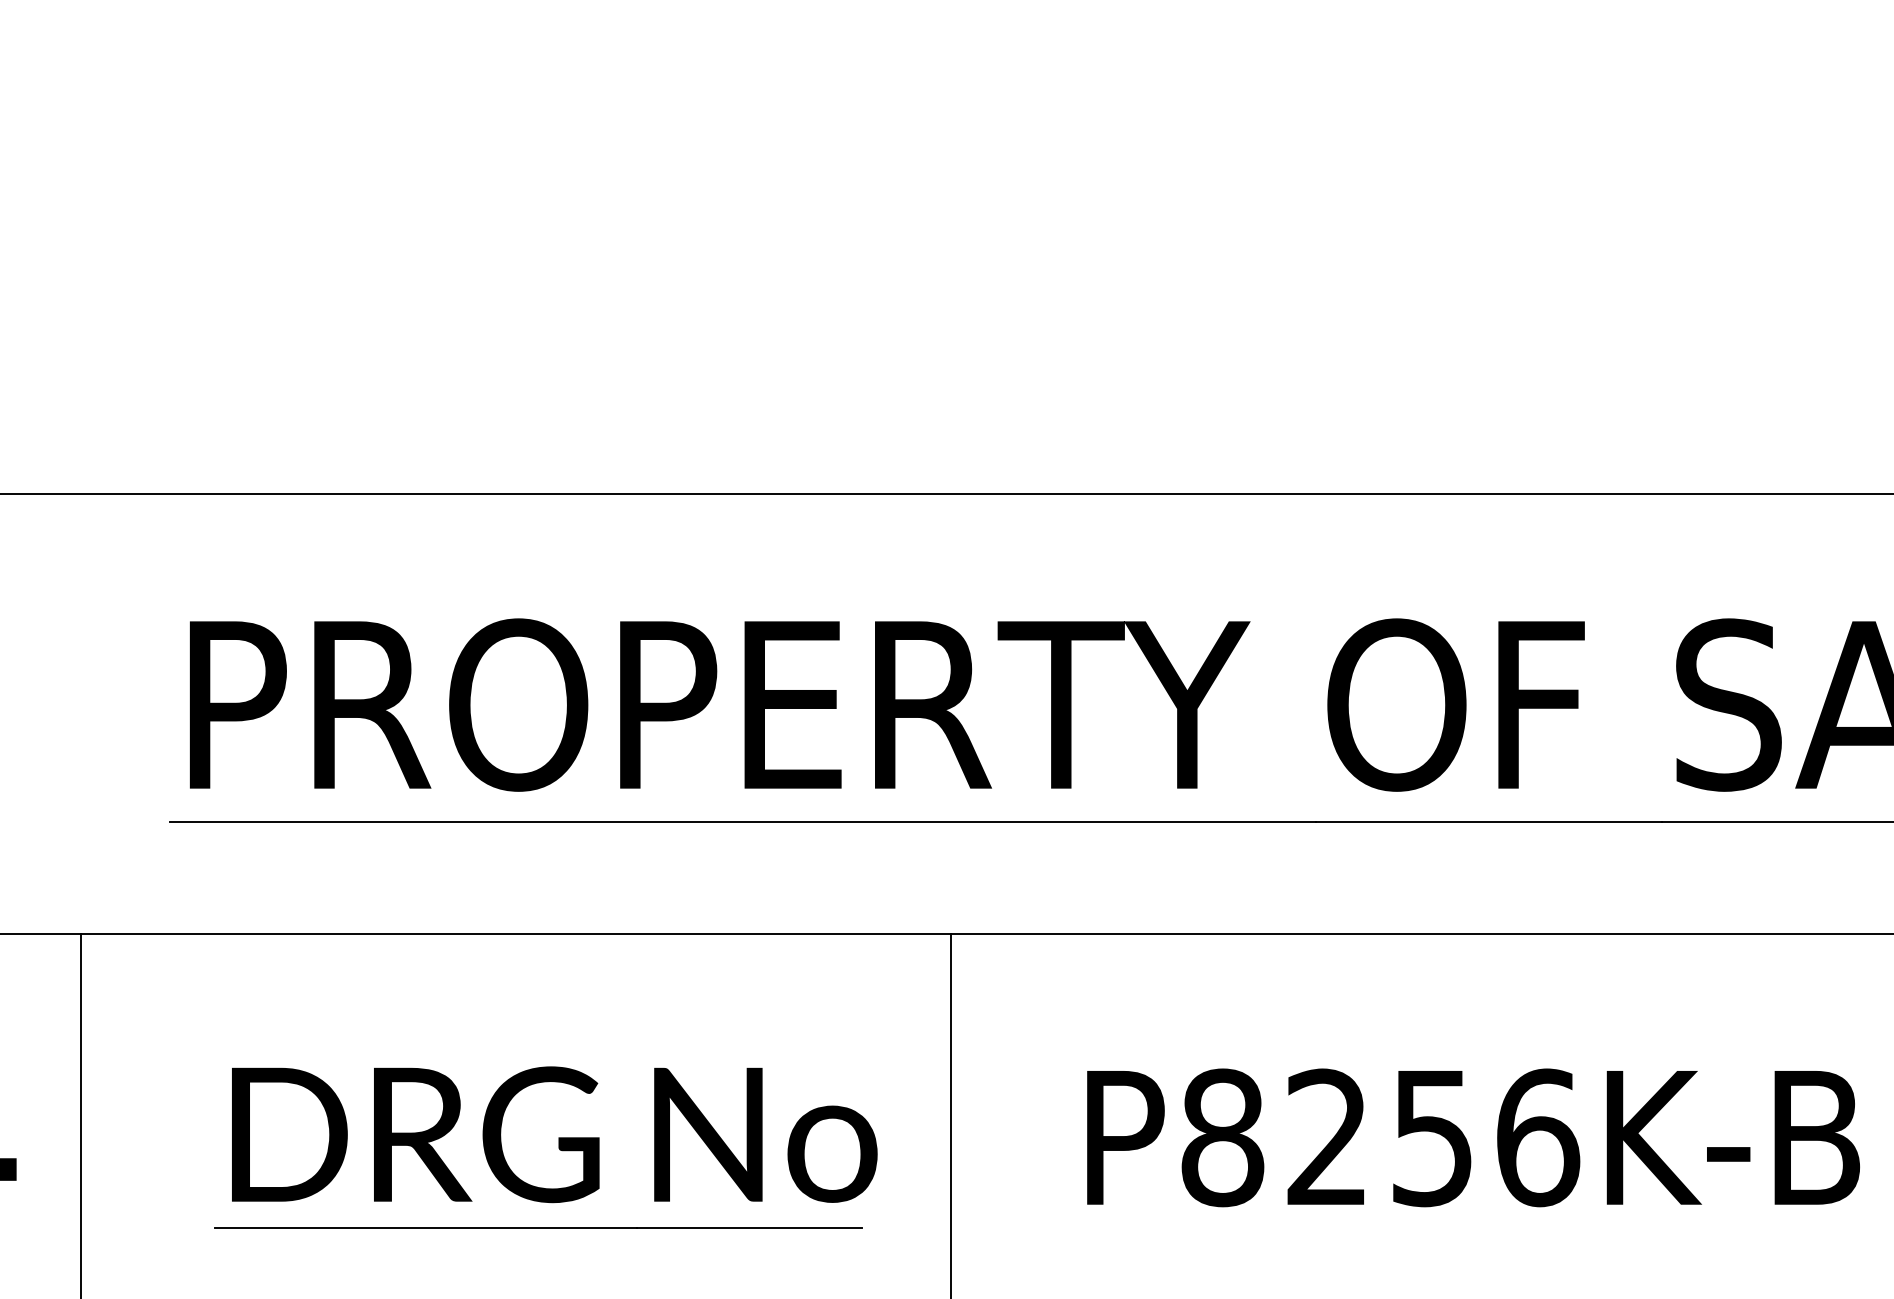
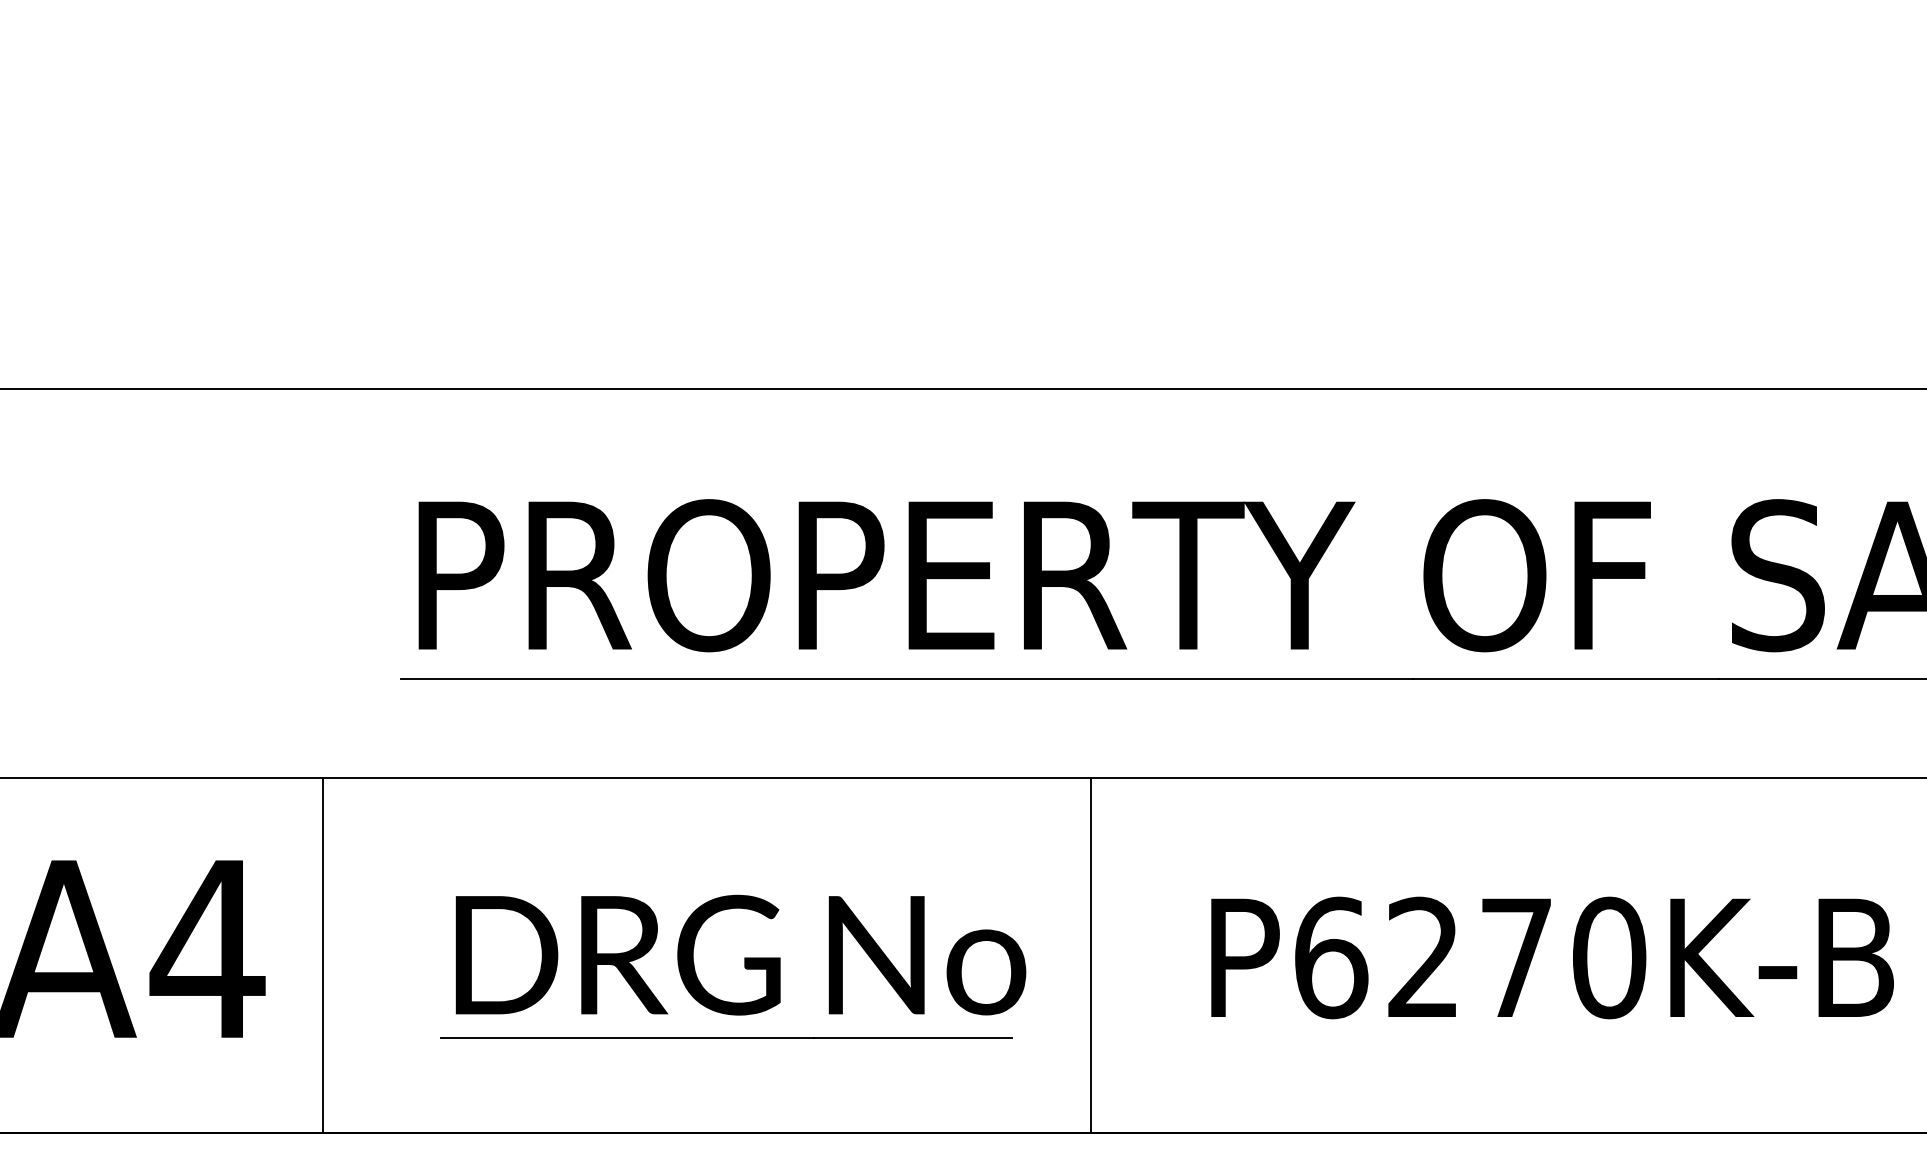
text: (1380, 1137) -> (1470, 957), P8256K-B -> P6270K-B

